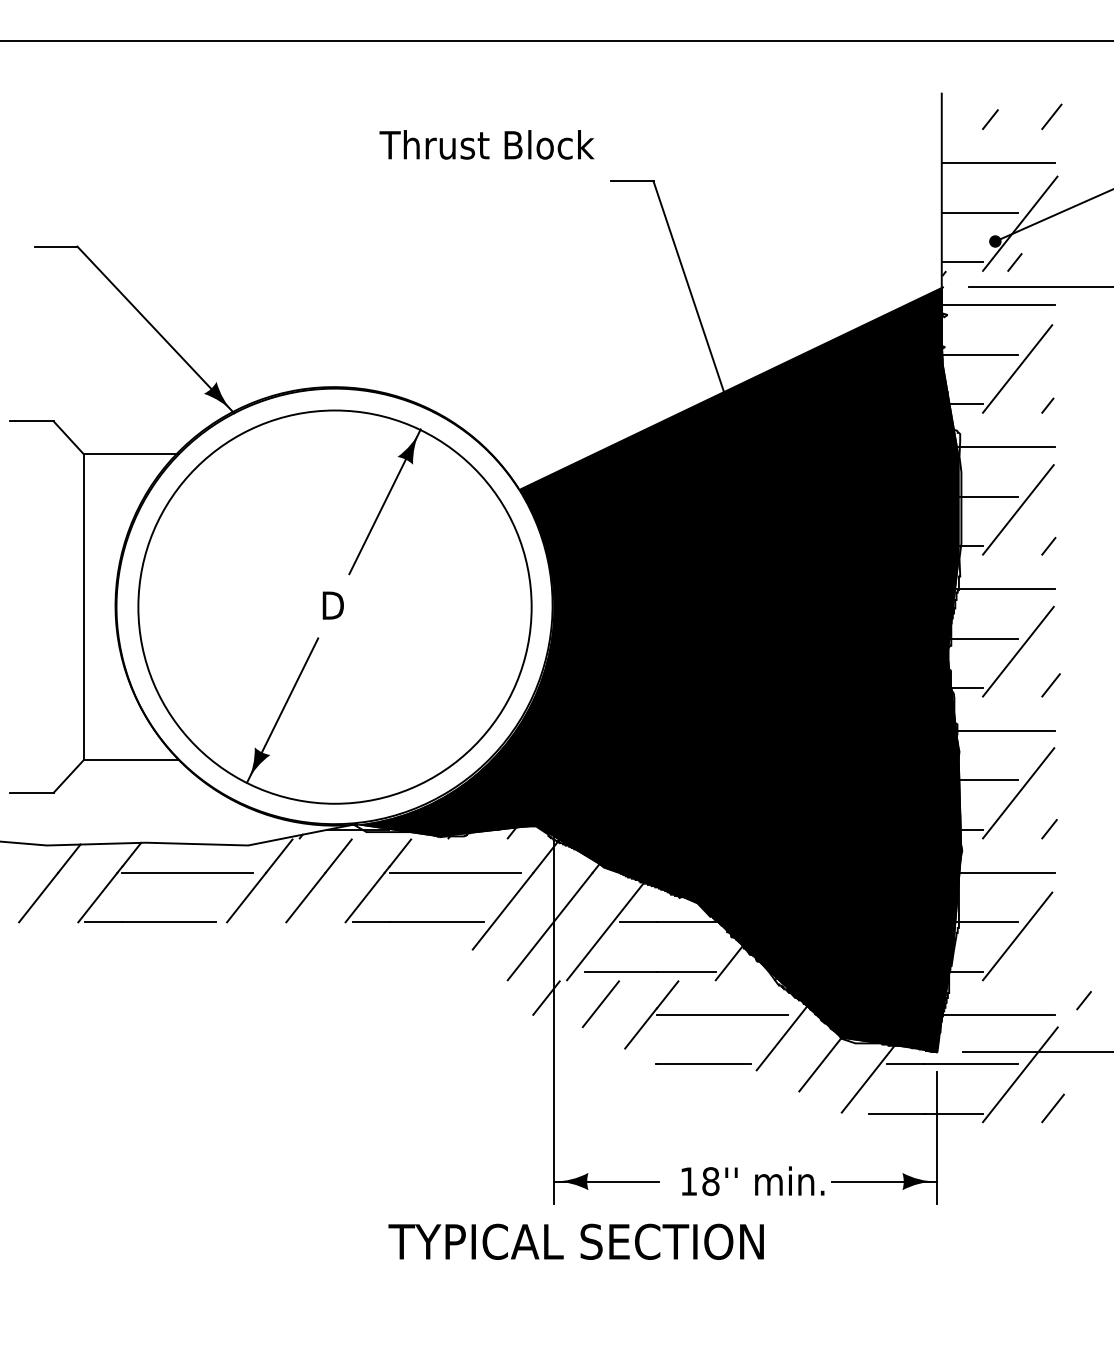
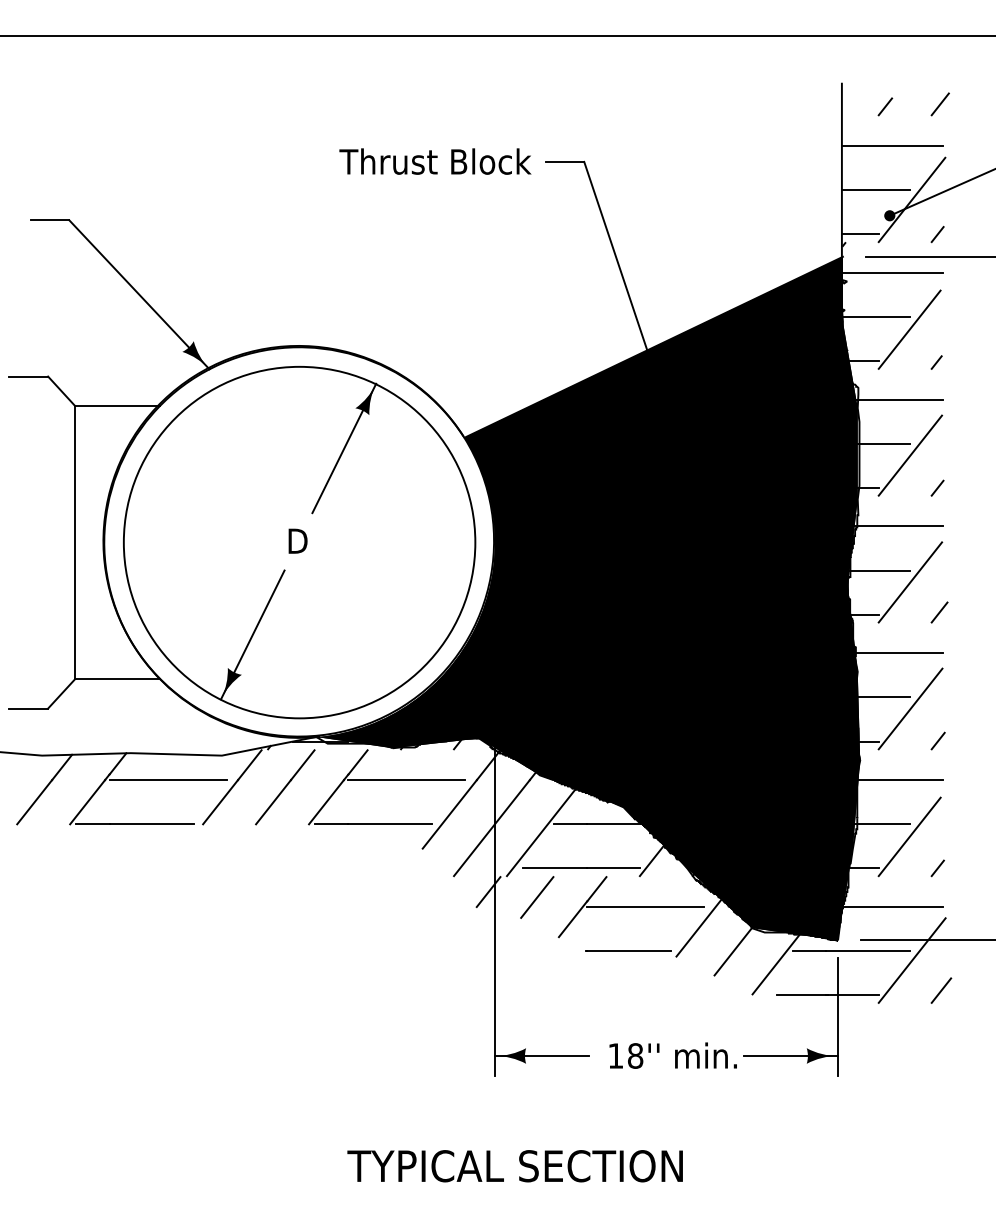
text: (486, 144) -> (434, 161), moved
line: (1014, 262) -> (937, 234), moved
line: (1083, 1000) -> (937, 868), moved
text: (575, 1241) -> (514, 1165), moved

